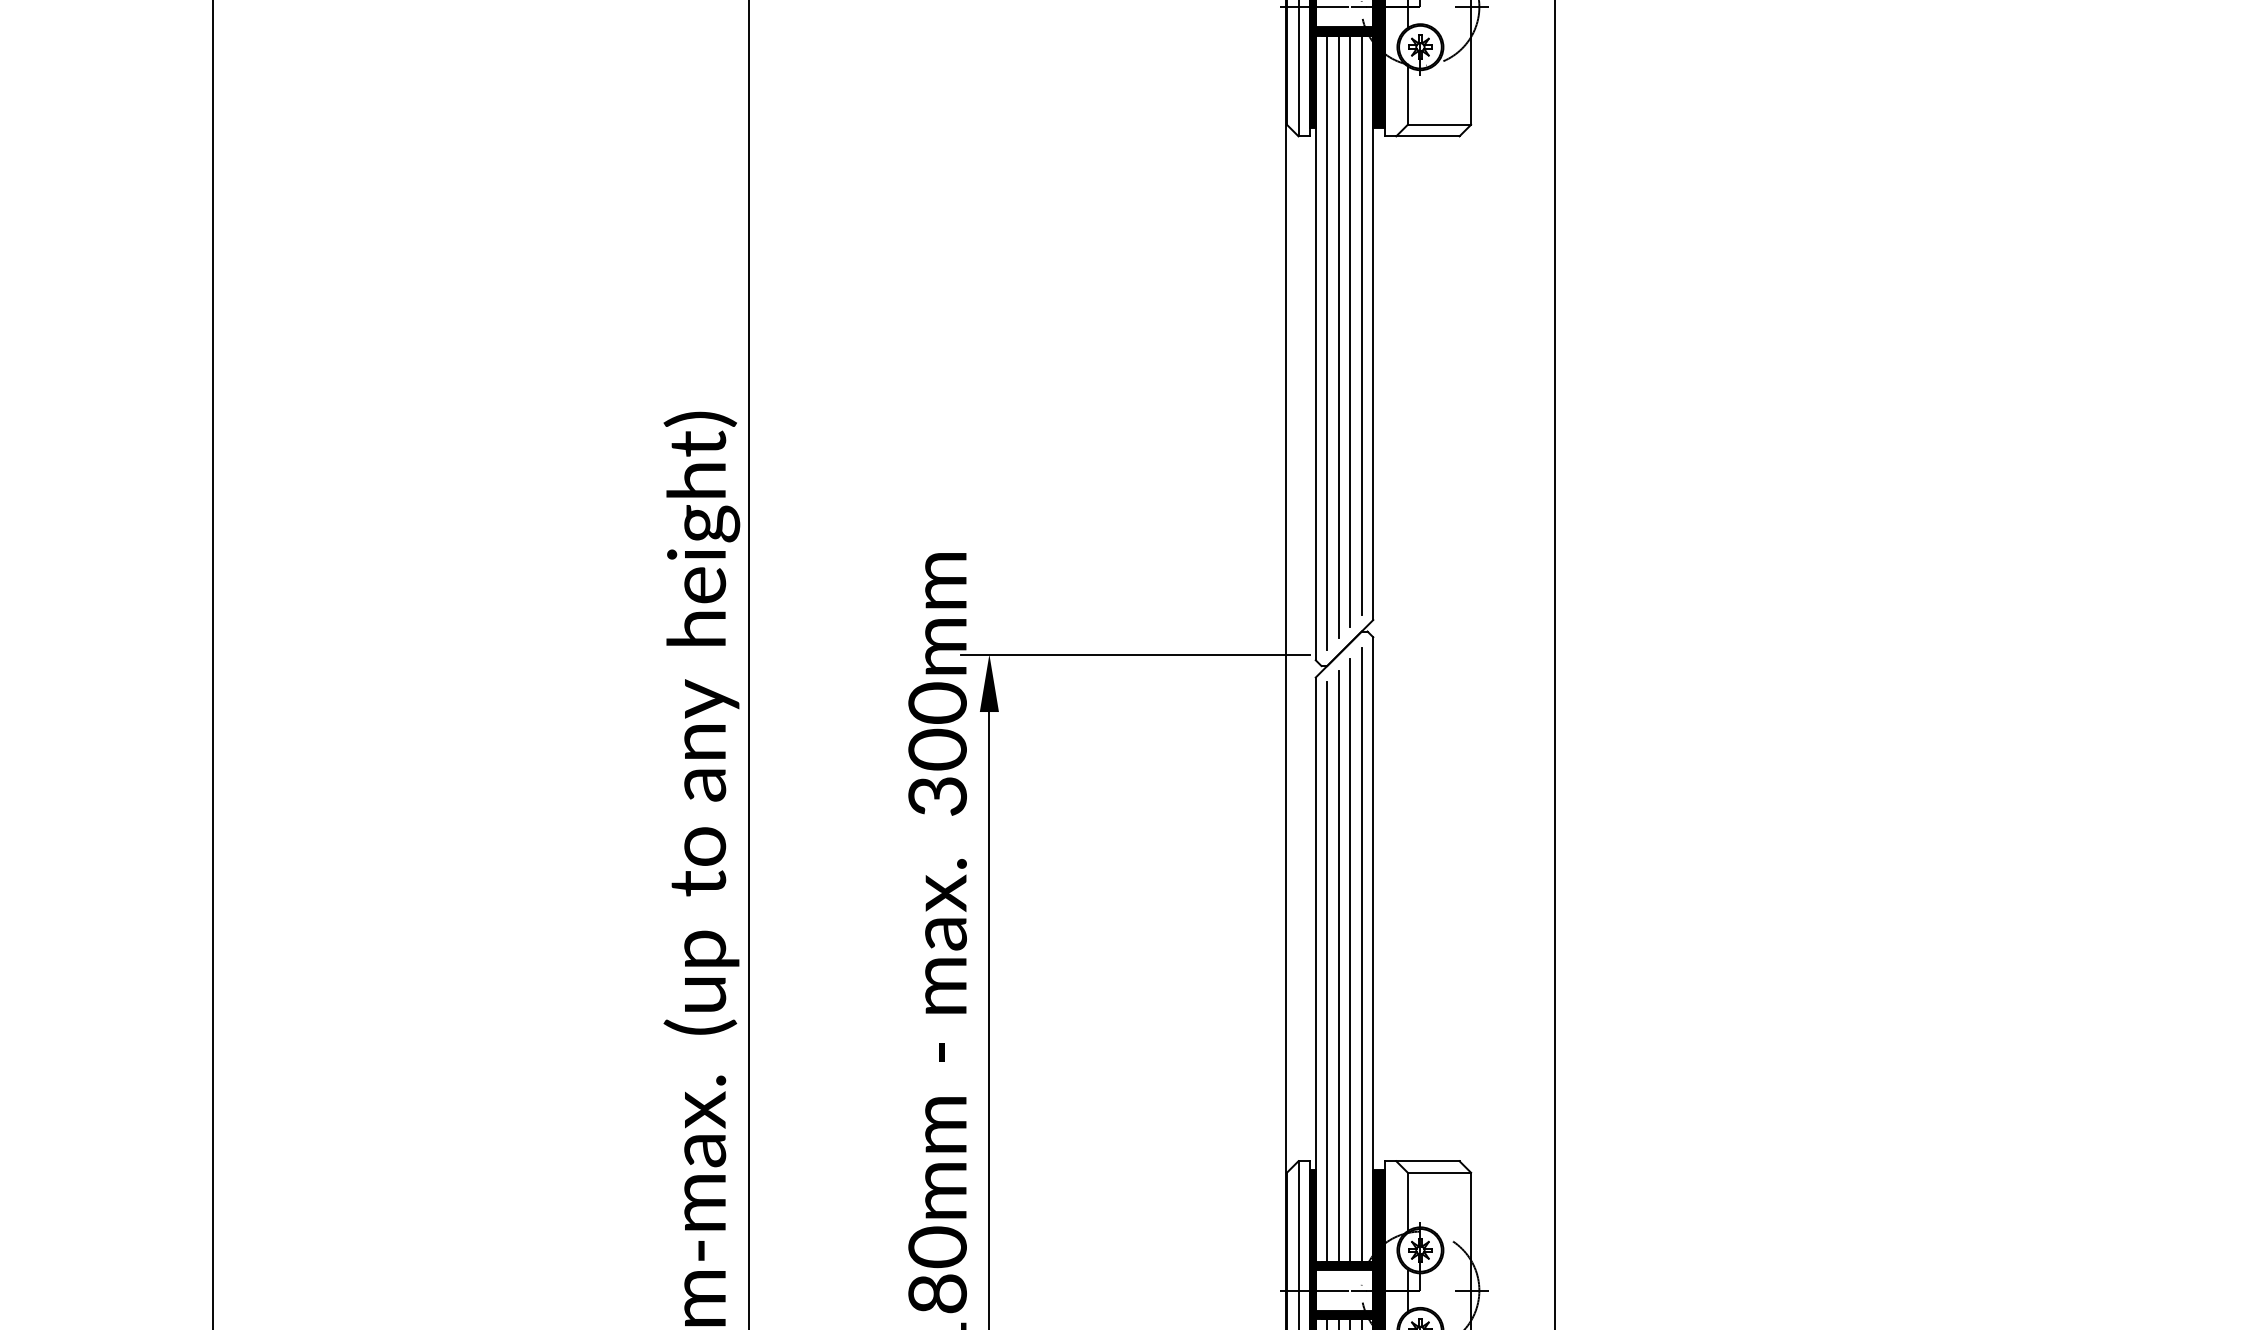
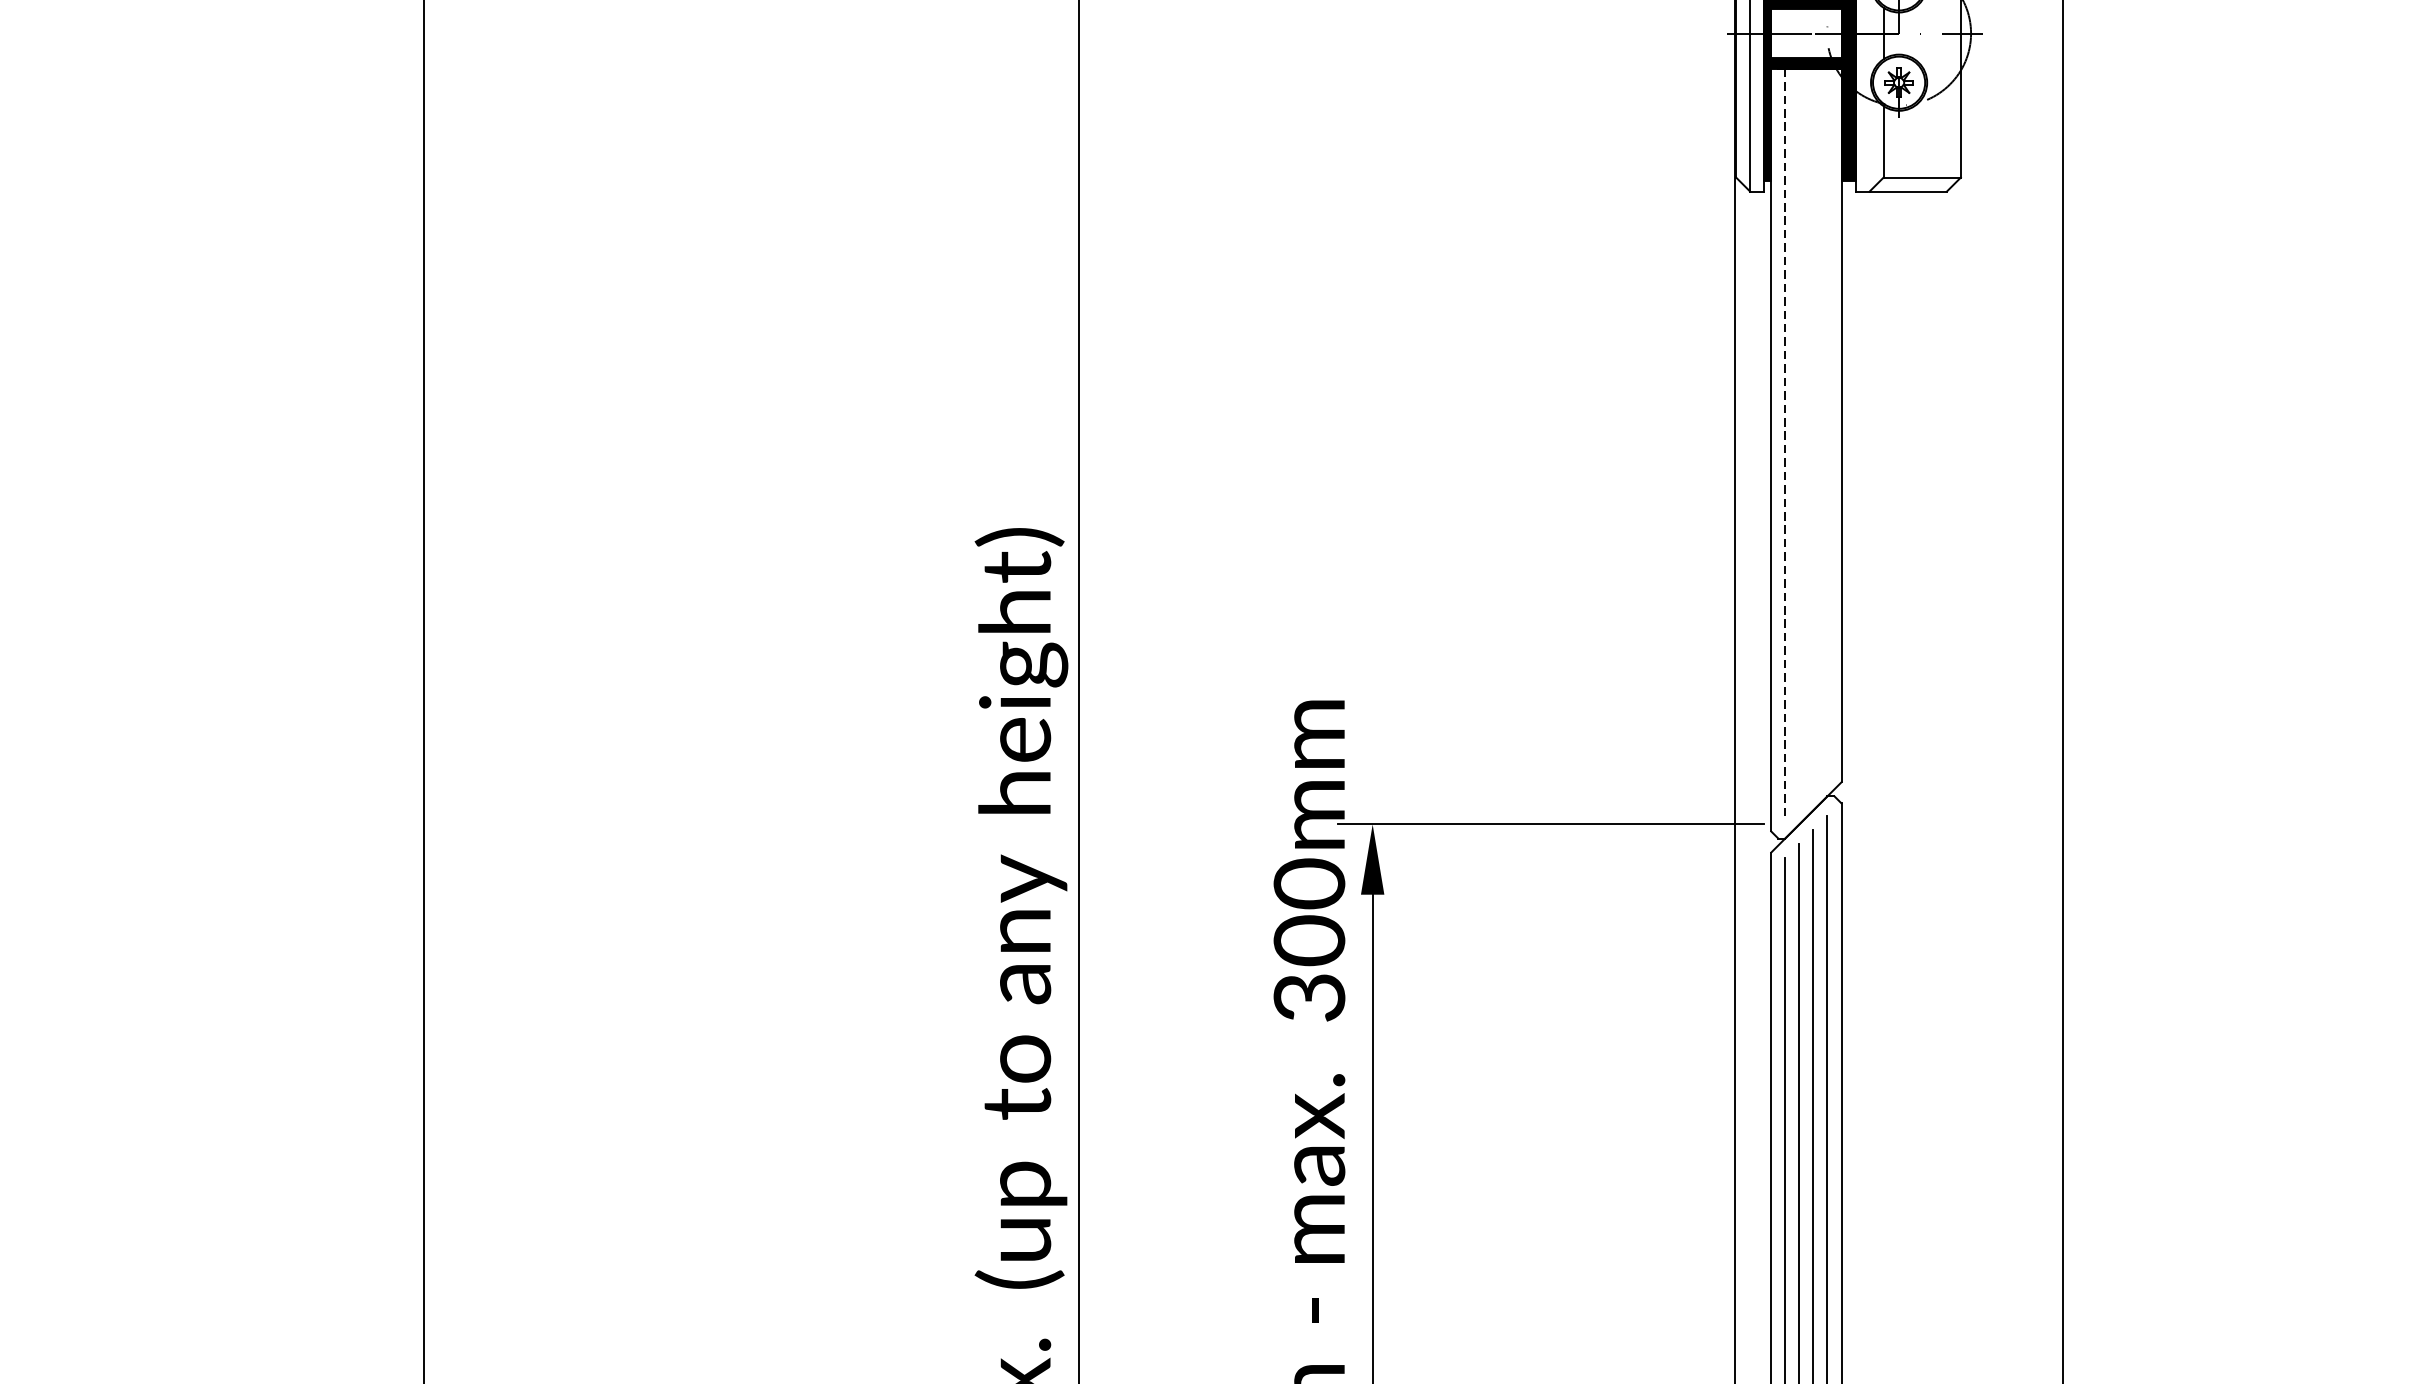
line: (1361, 325) -> (1827, 422), removed
line: (1350, 330) -> (1813, 428), removed
line: (1338, 336) -> (1799, 436), removed
line: (1327, 343) -> (1785, 444), solid -> dashed

